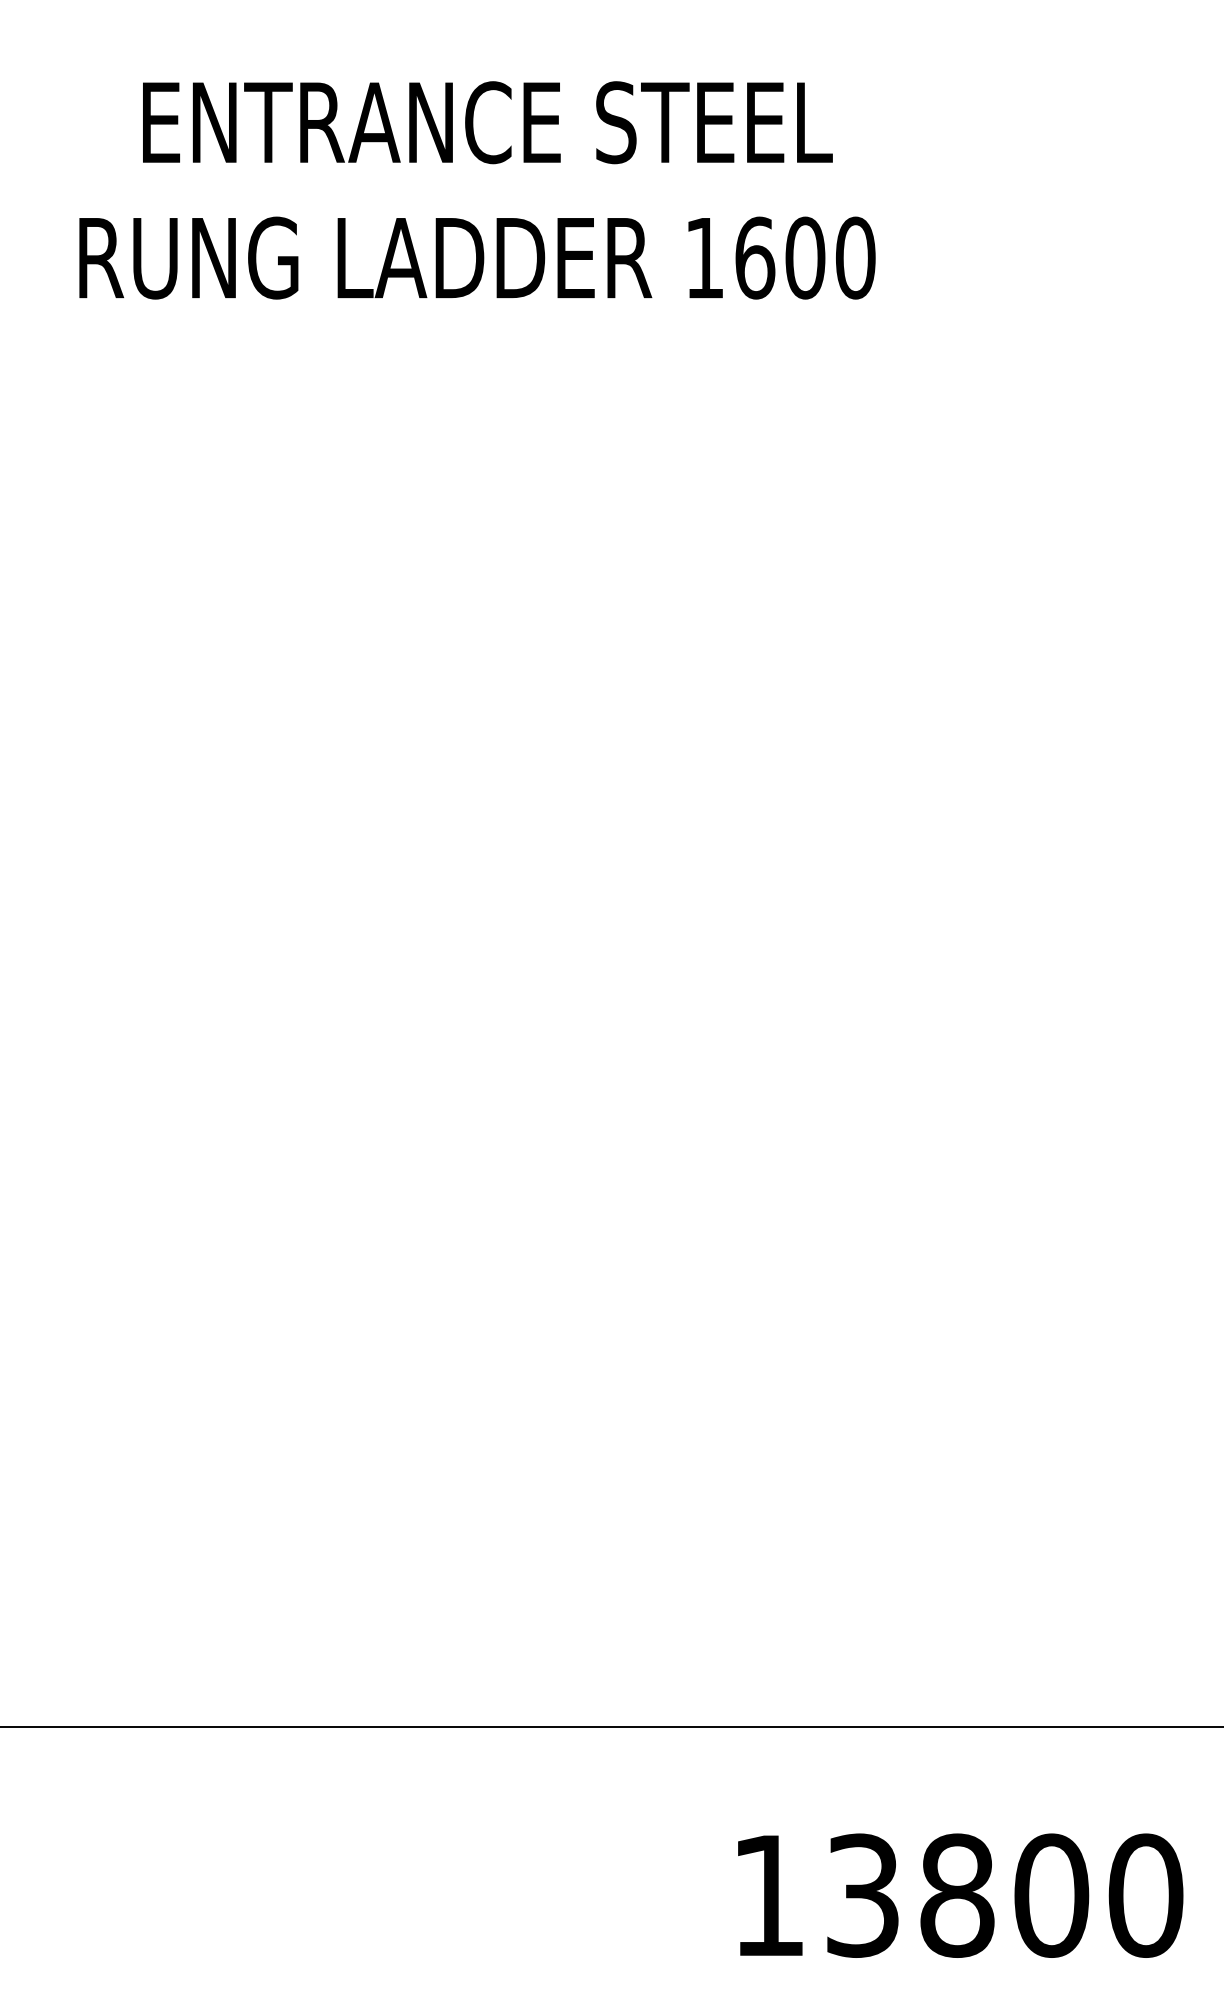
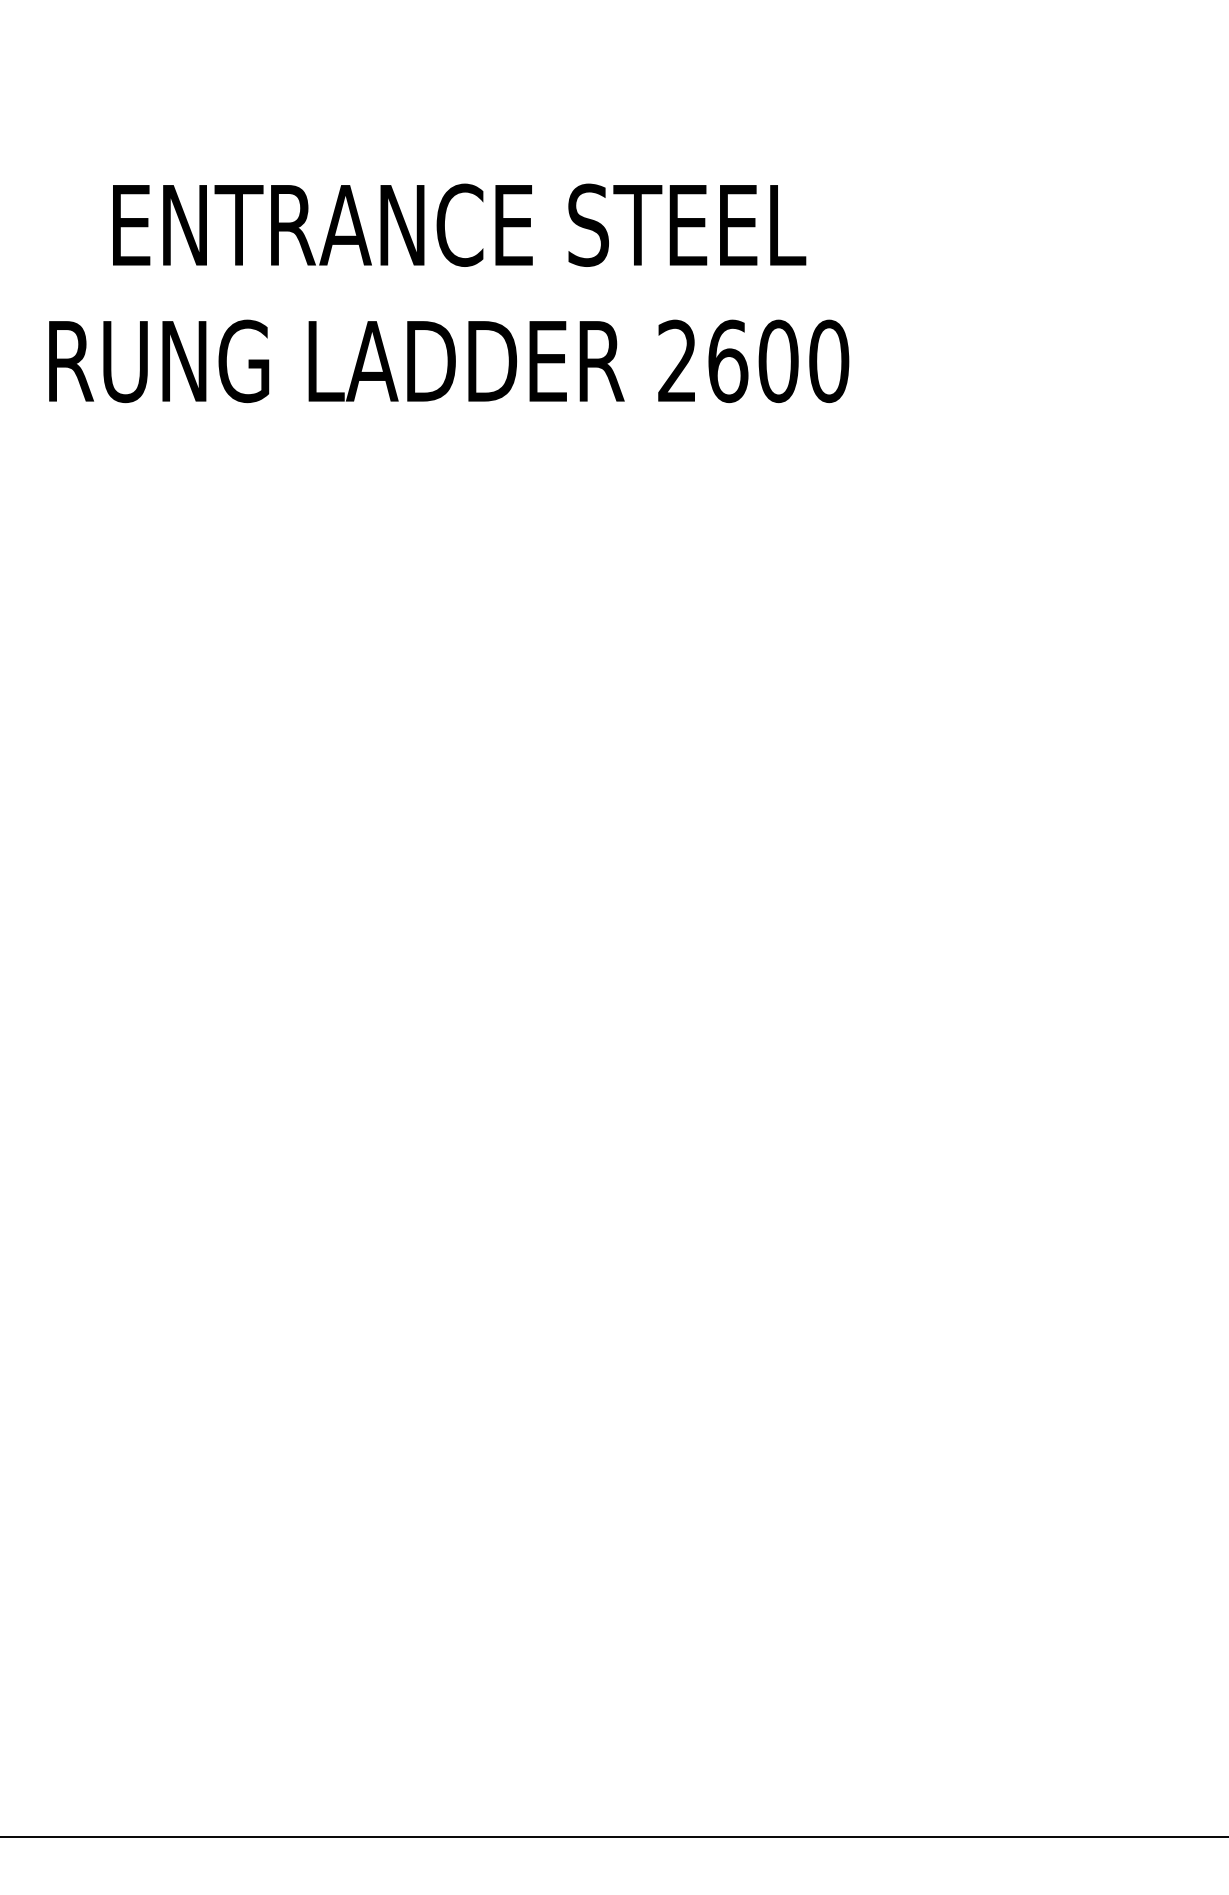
text: (703, 257) -> (676, 360), 1600 -> 2600

